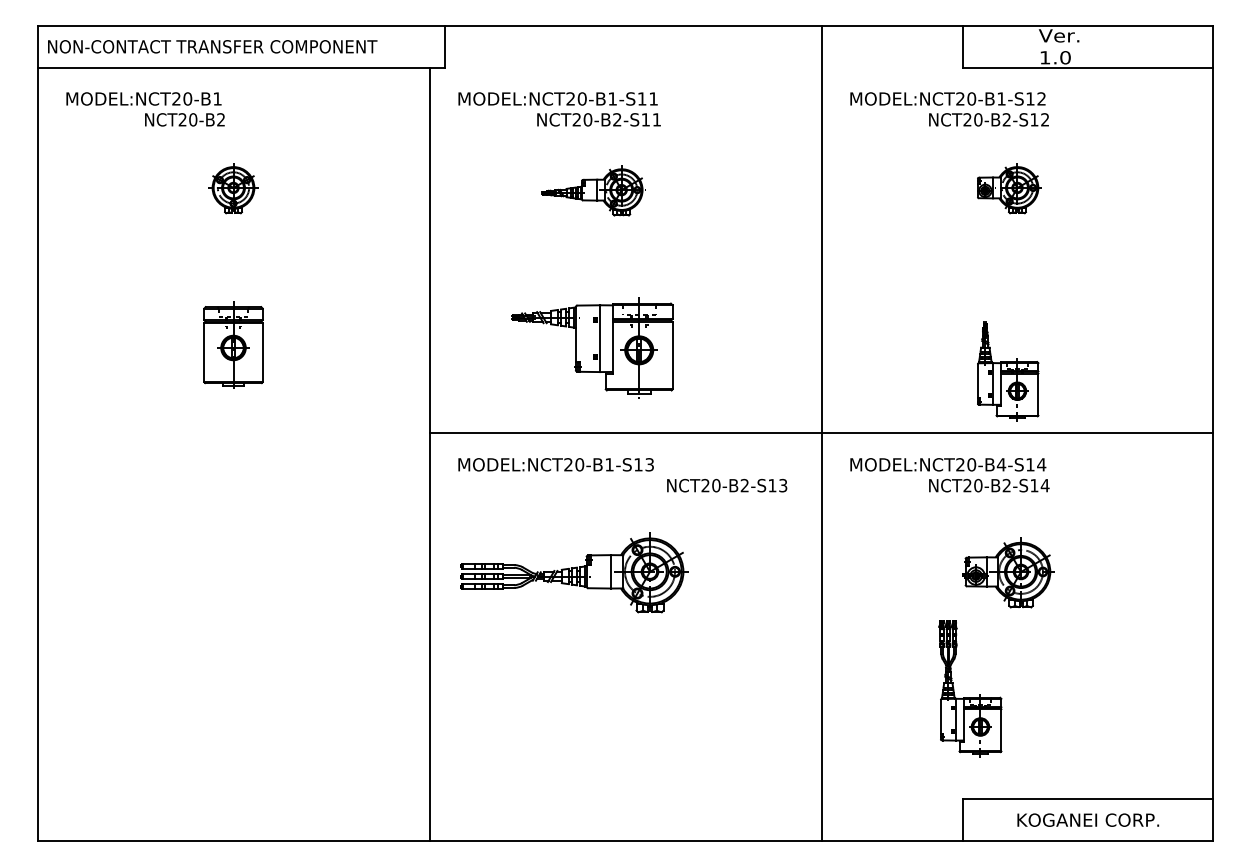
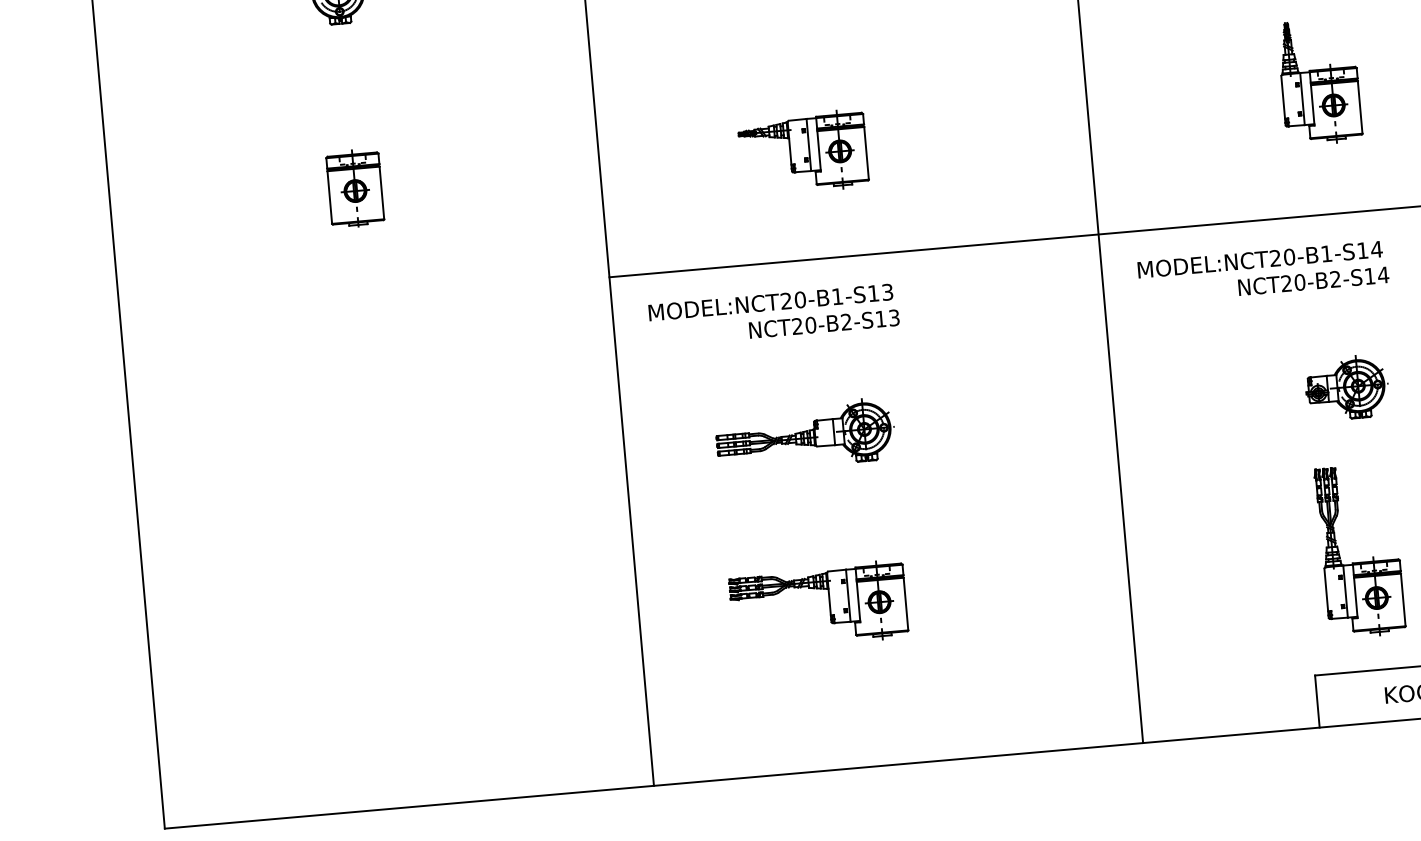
part: (233, 345) -> (355, 188), size x0.71
part: (592, 347) -> (803, 152), size x0.62
part: (1008, 371) -> (1320, 81), moved
text: (1001, 464) -> (1326, 253), MODEL:NCT20-B4-S14 -> MODEL:NCT20-B1-S14
text: (727, 485) -> (824, 323), moved
part: (574, 572) -> (805, 434), size x0.62
part: (1008, 572) -> (1347, 387), size x0.71
part: (970, 697) -> (1361, 562), moved
part: (581, 708) -> (829, 603), added

